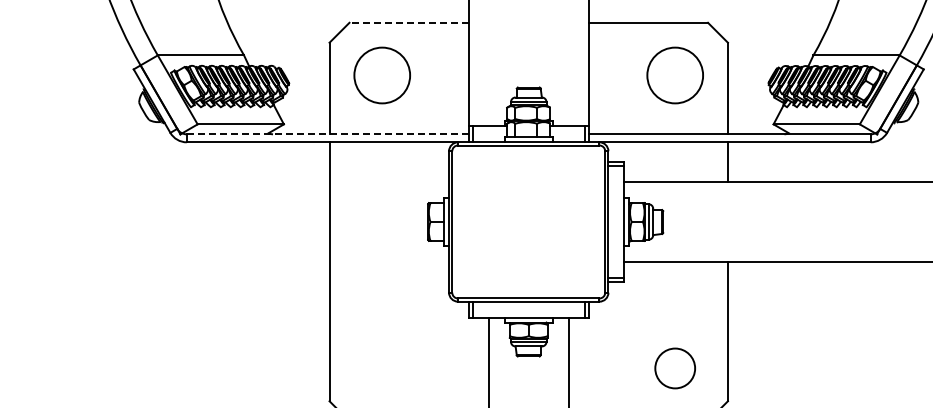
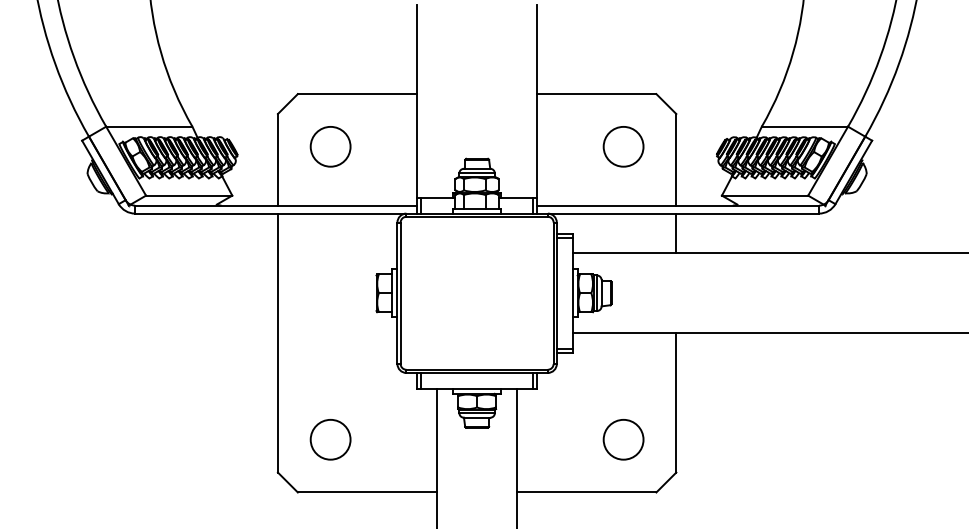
line: (409, 23) -> (357, 94), dashed -> solid
circle: (382, 75) -> (330, 146), size x0.71
circle: (675, 75) -> (623, 146), size x0.71
line: (328, 134) -> (276, 205), dashed -> solid
circle: (382, 368) -> (330, 439), added

